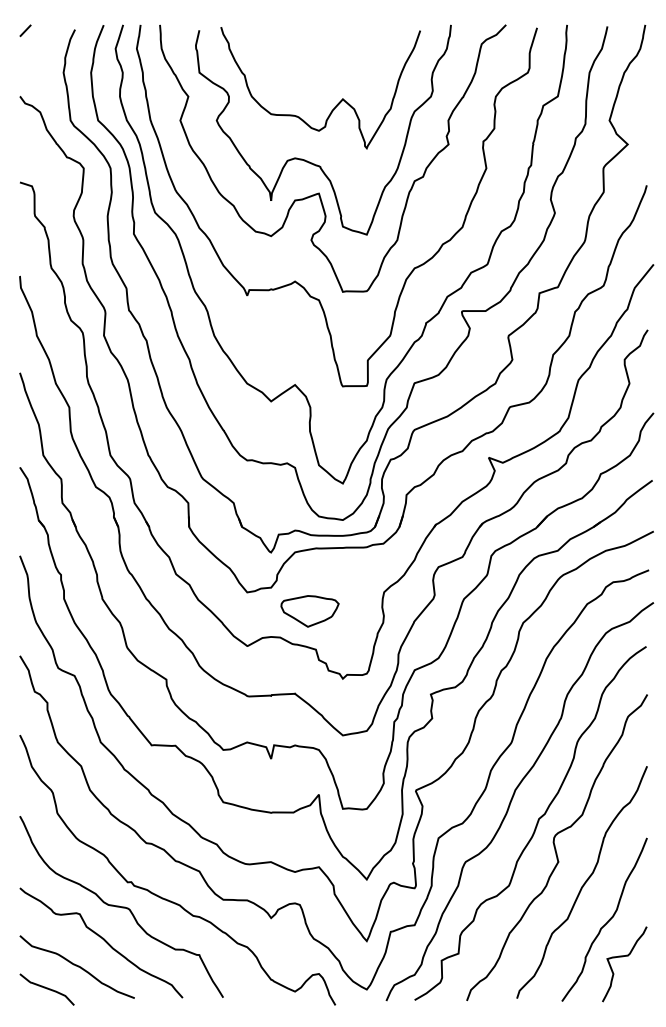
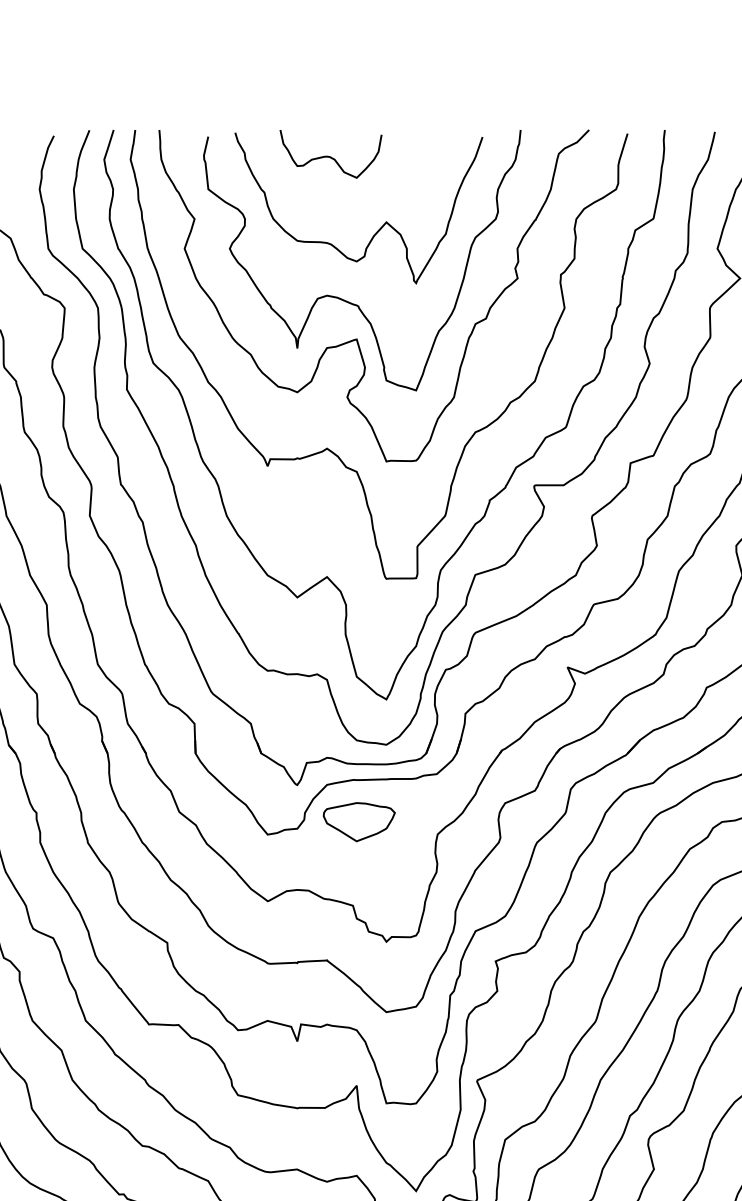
curve: (297, 45) -> (330, 155), added
part: (309, 611) -> (358, 822), moved

